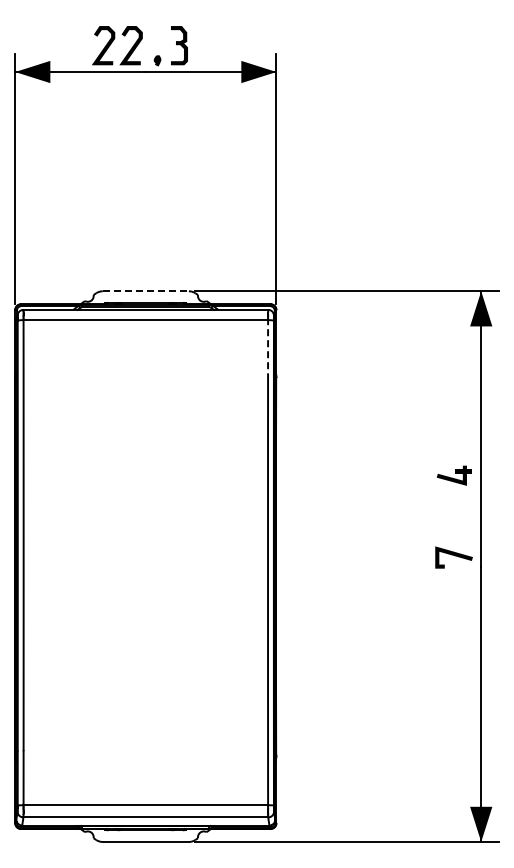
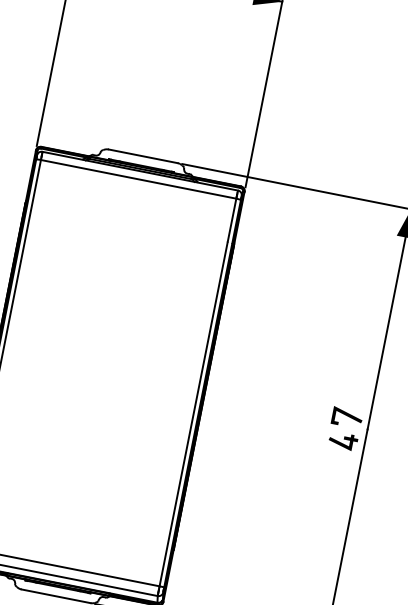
line: (146, 291) -> (143, 156), dashed -> solid
line: (268, 346) -> (232, 219), dashed -> solid
part: (454, 475) -> (343, 441), moved

